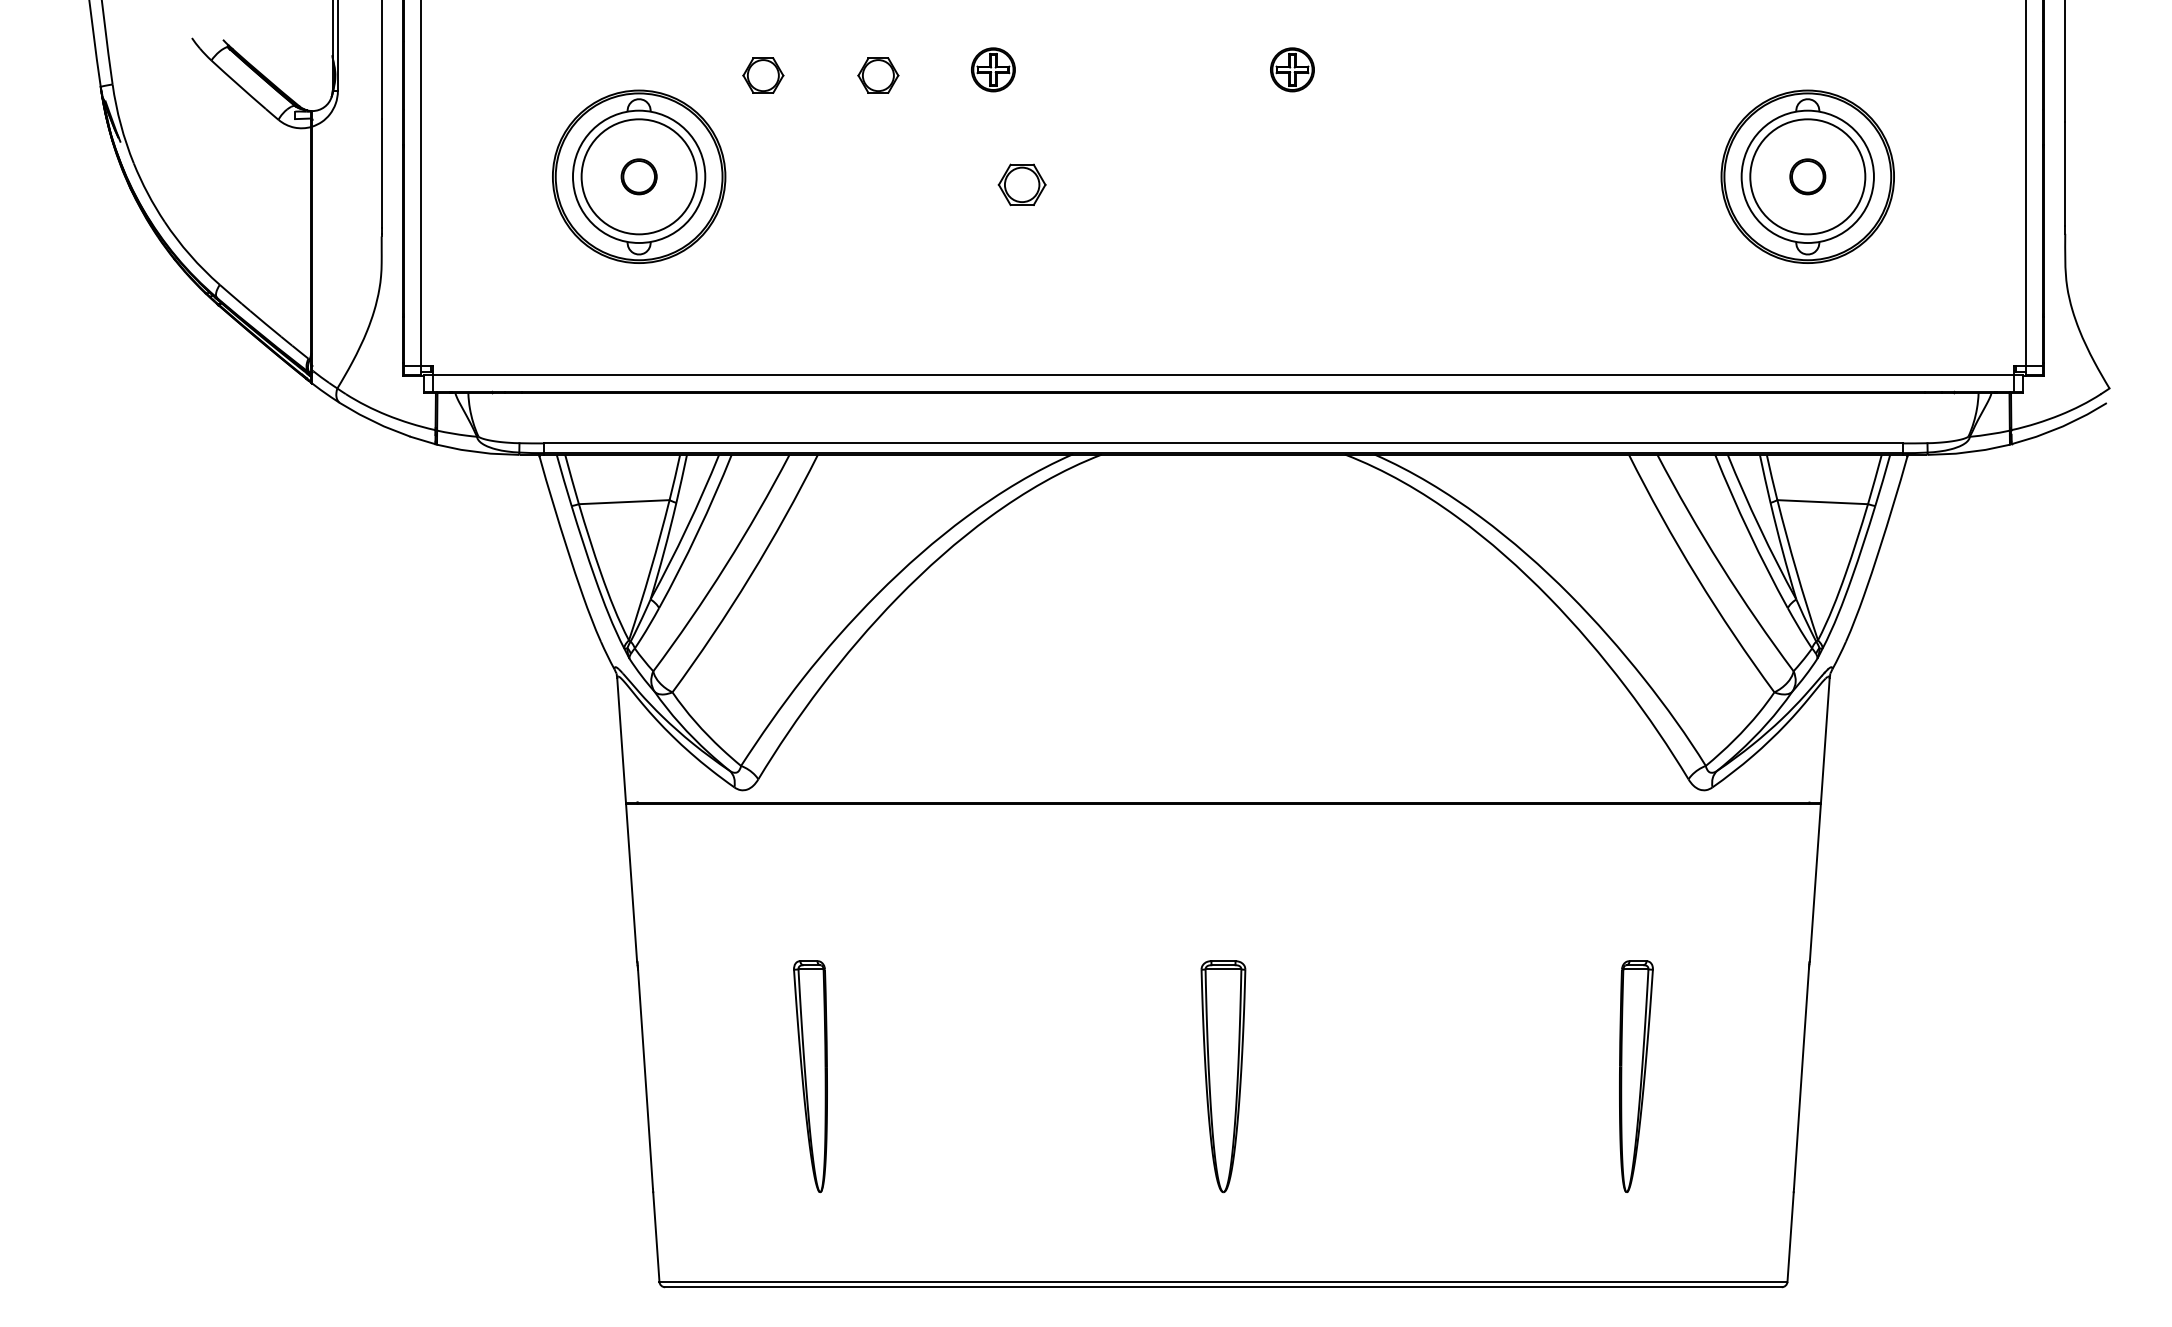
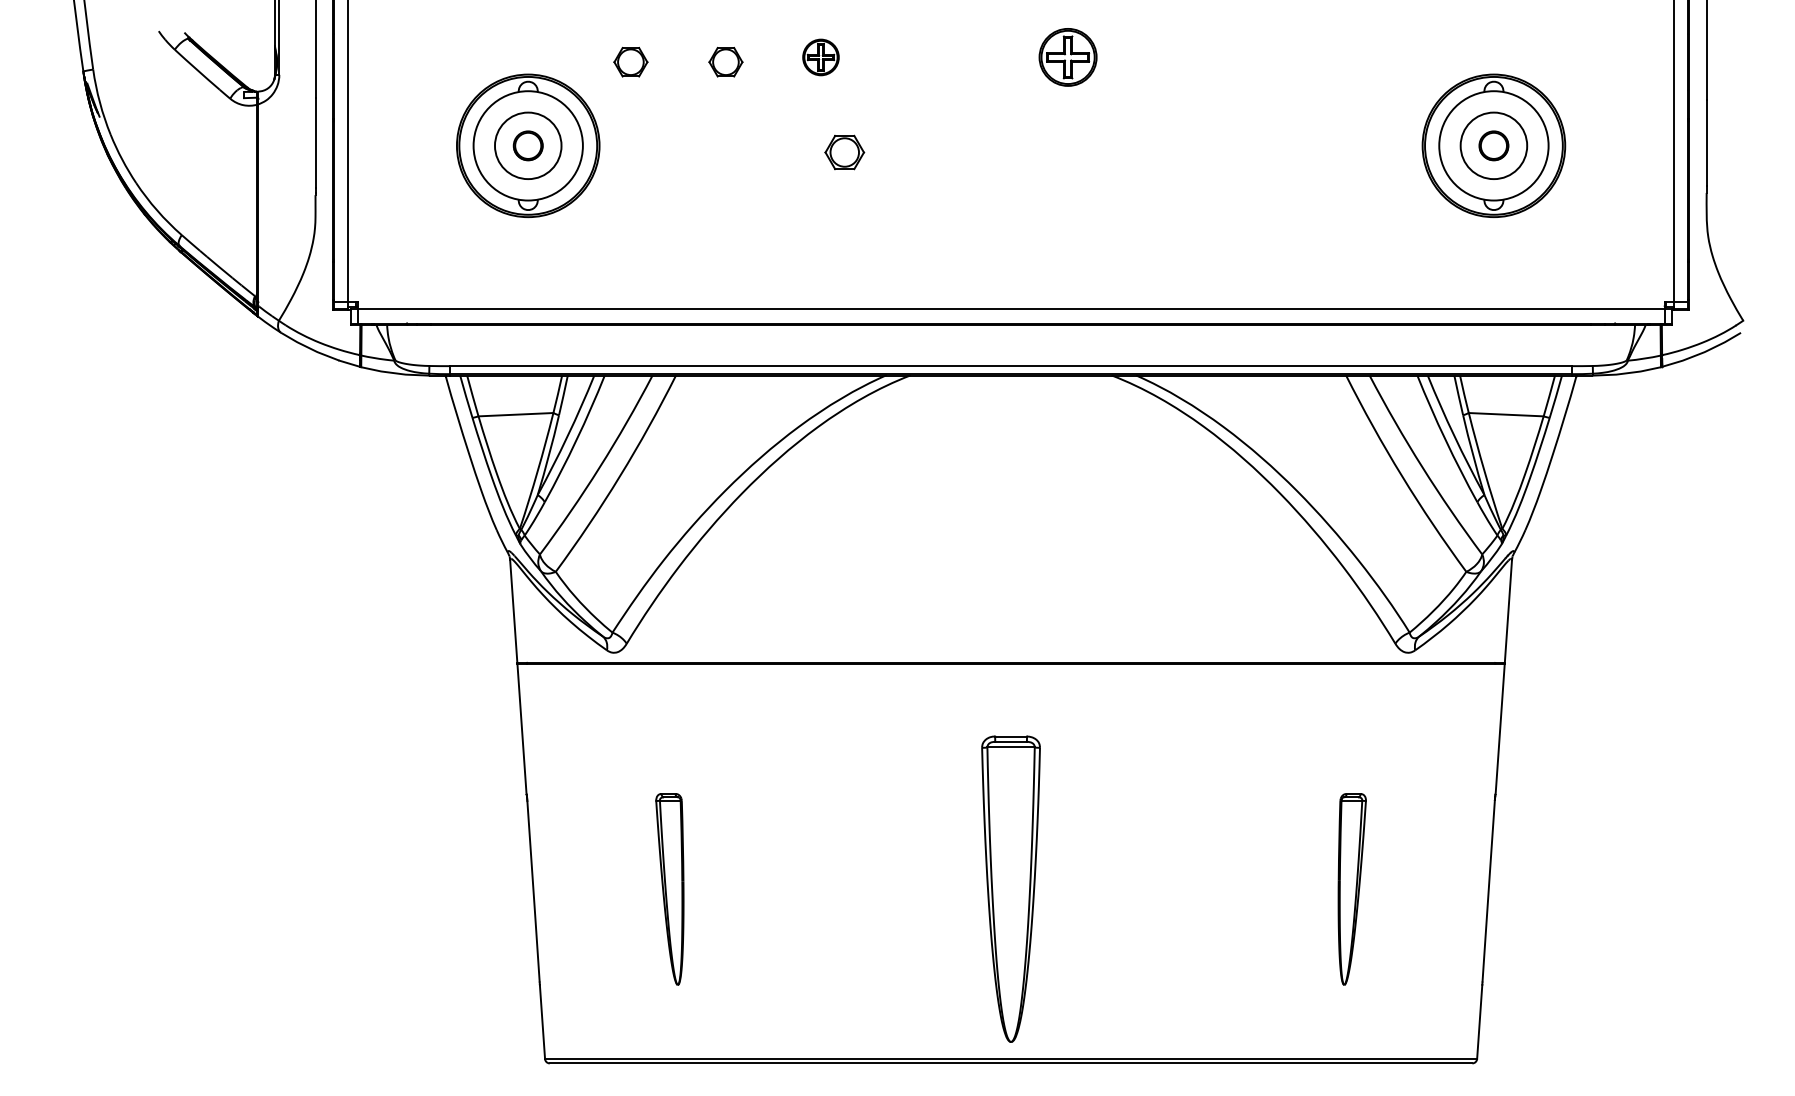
part: (1292, 69) -> (1068, 57), size x1.6
circle: (638, 176) -> (527, 145), size x0.7
circle: (1807, 176) -> (1493, 145), size x0.7
part: (1223, 1076) -> (1011, 889), size x1.6

